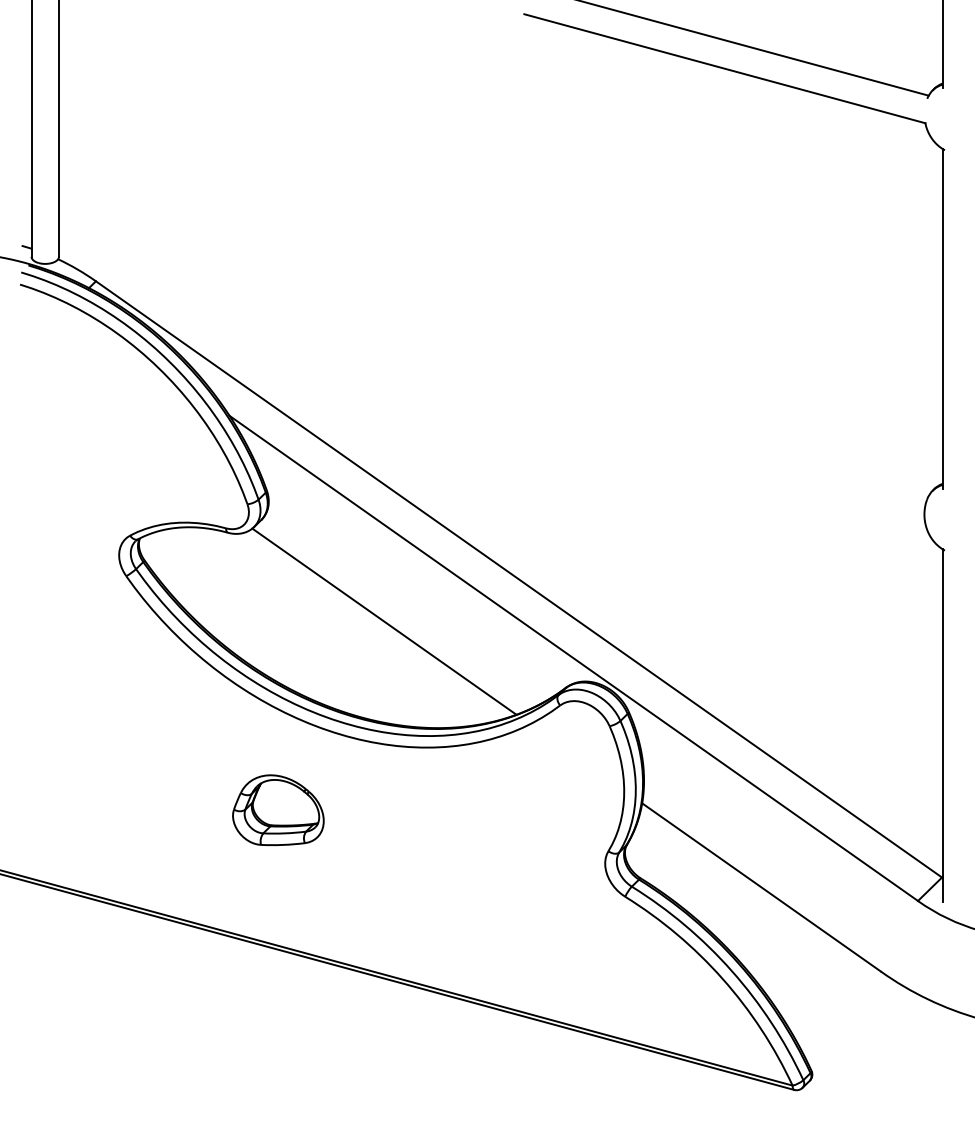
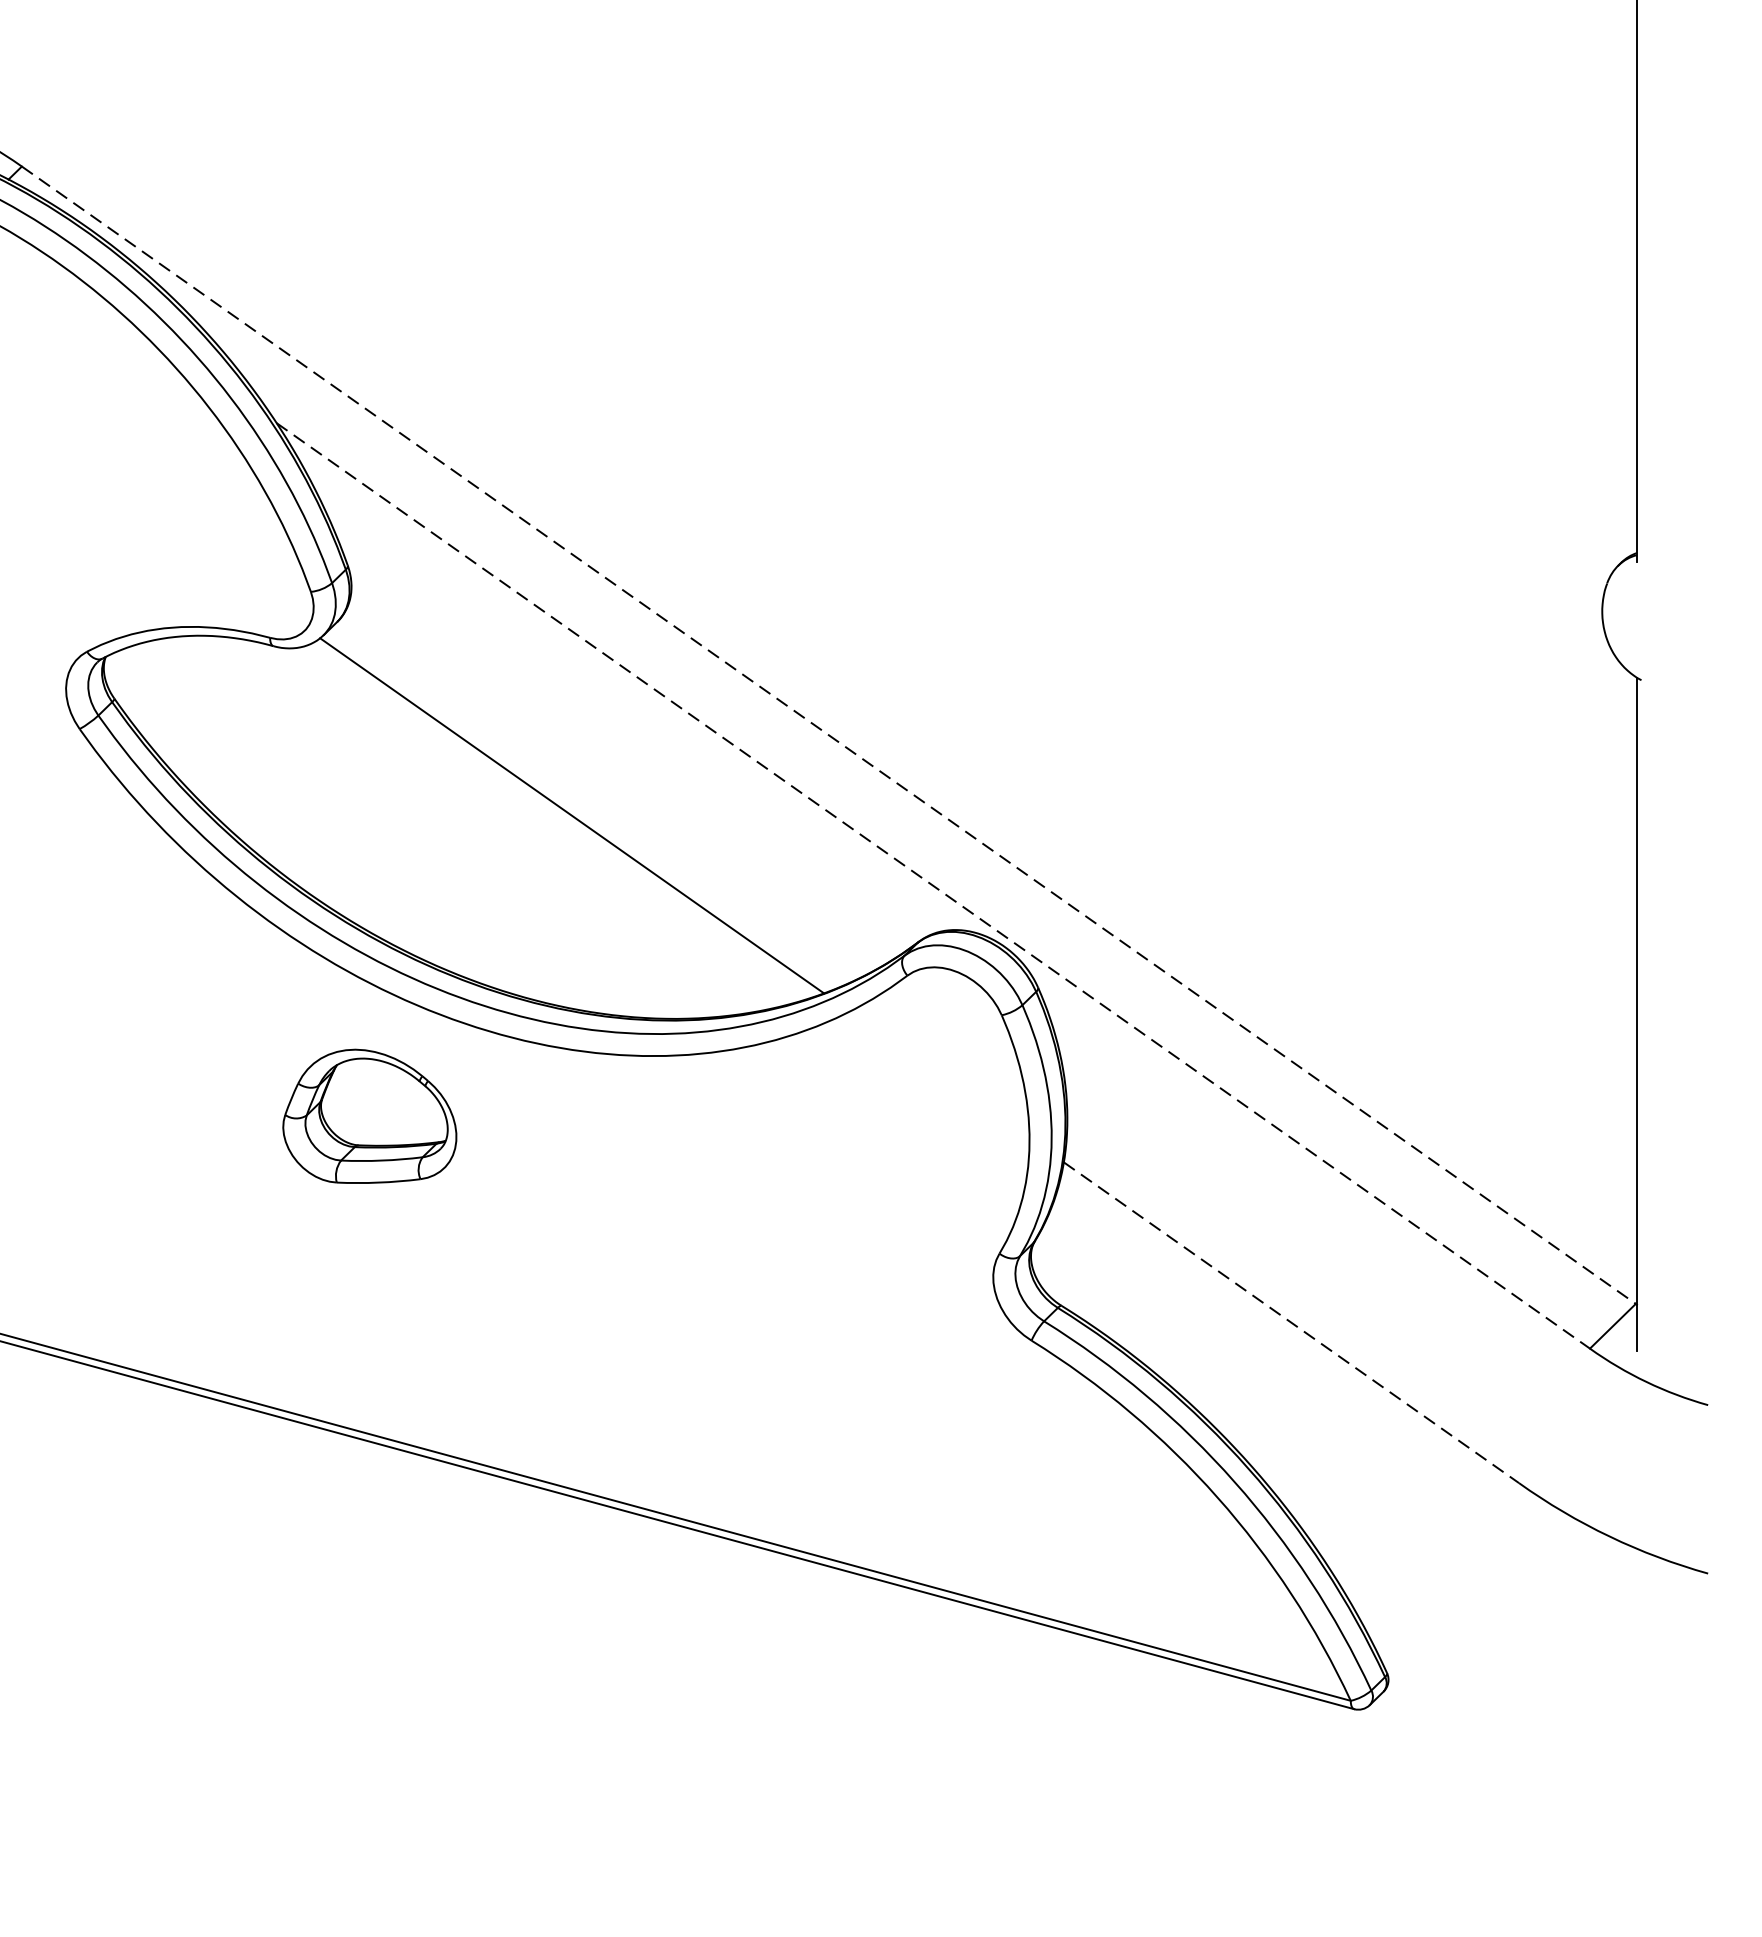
line: (519, 579) -> (829, 735), solid -> dashed
line: (574, 658) -> (934, 886), solid -> dashed
part: (278, 809) -> (370, 1114), moved
line: (761, 887) -> (1291, 1322), solid -> dashed

